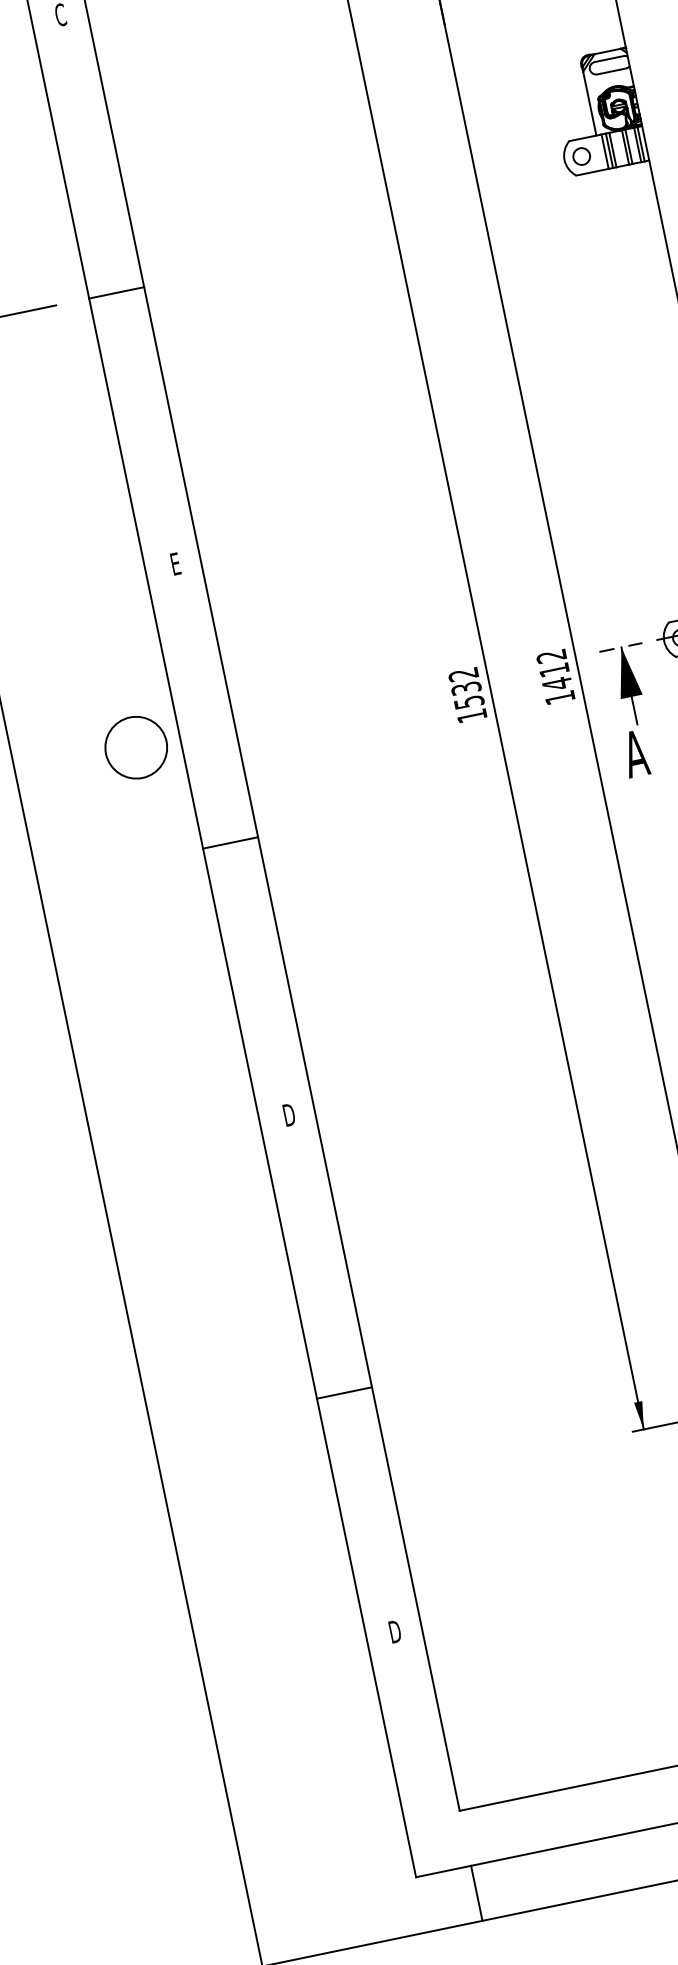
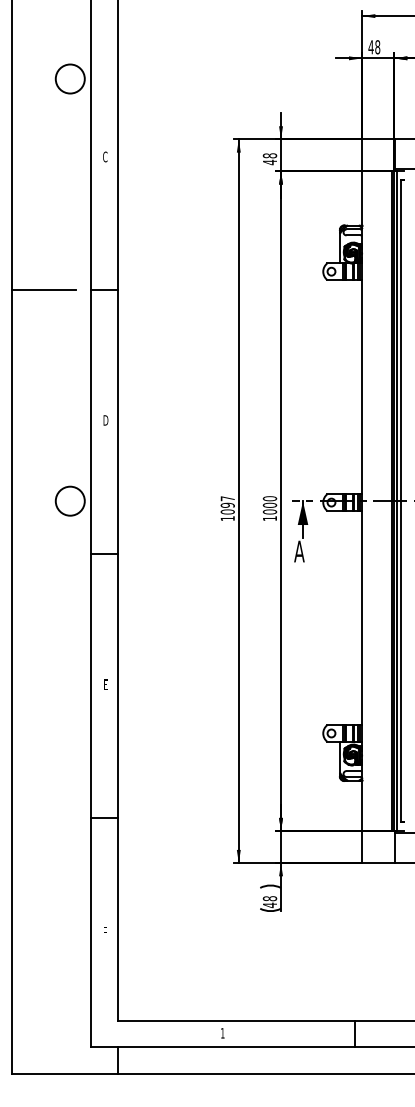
text: (174, 564) -> (105, 420), E -> D
text: (553, 670) -> (269, 505), 1412 -> 1000
text: (465, 688) -> (227, 505), 1532 -> 1097
text: (288, 1114) -> (105, 684), D -> E
text: (393, 1632) -> (104, 932), D -> F

